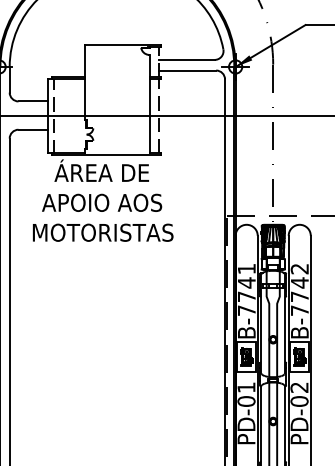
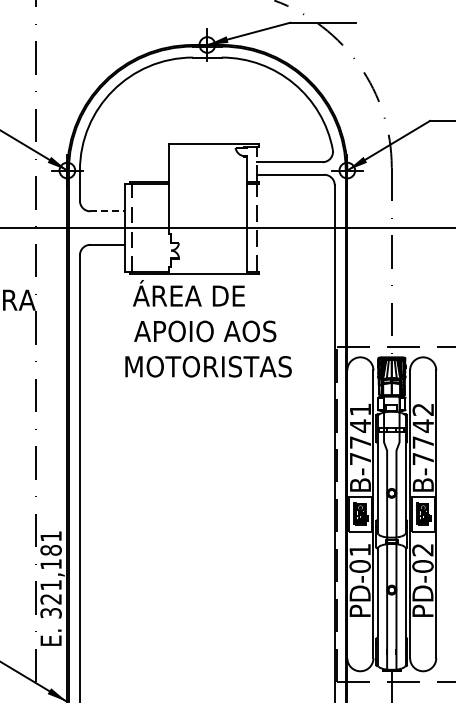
line: (33, 101) -> (108, 211), solid -> dashed
text: (102, 202) -> (205, 331), moved
text: (103, 232) -> (208, 366), moved

